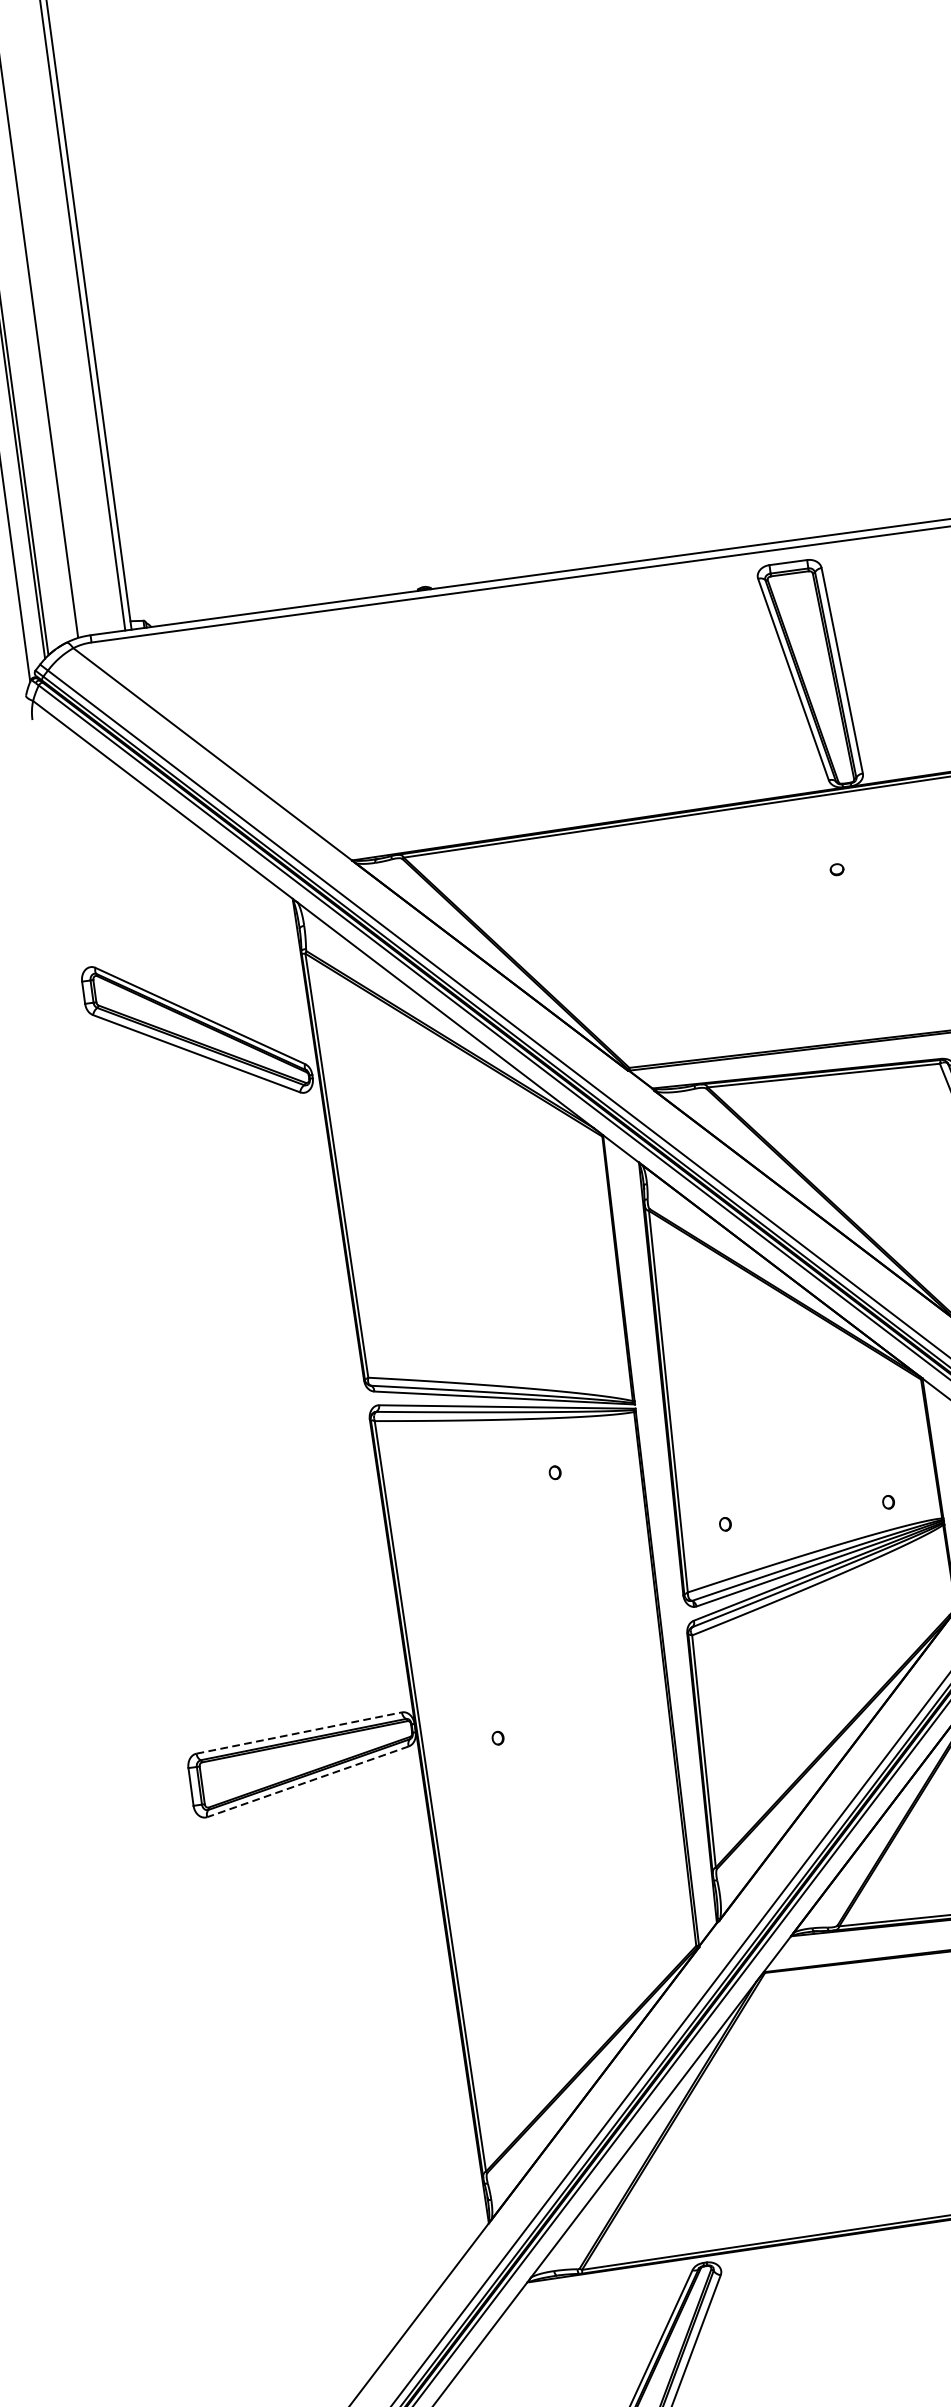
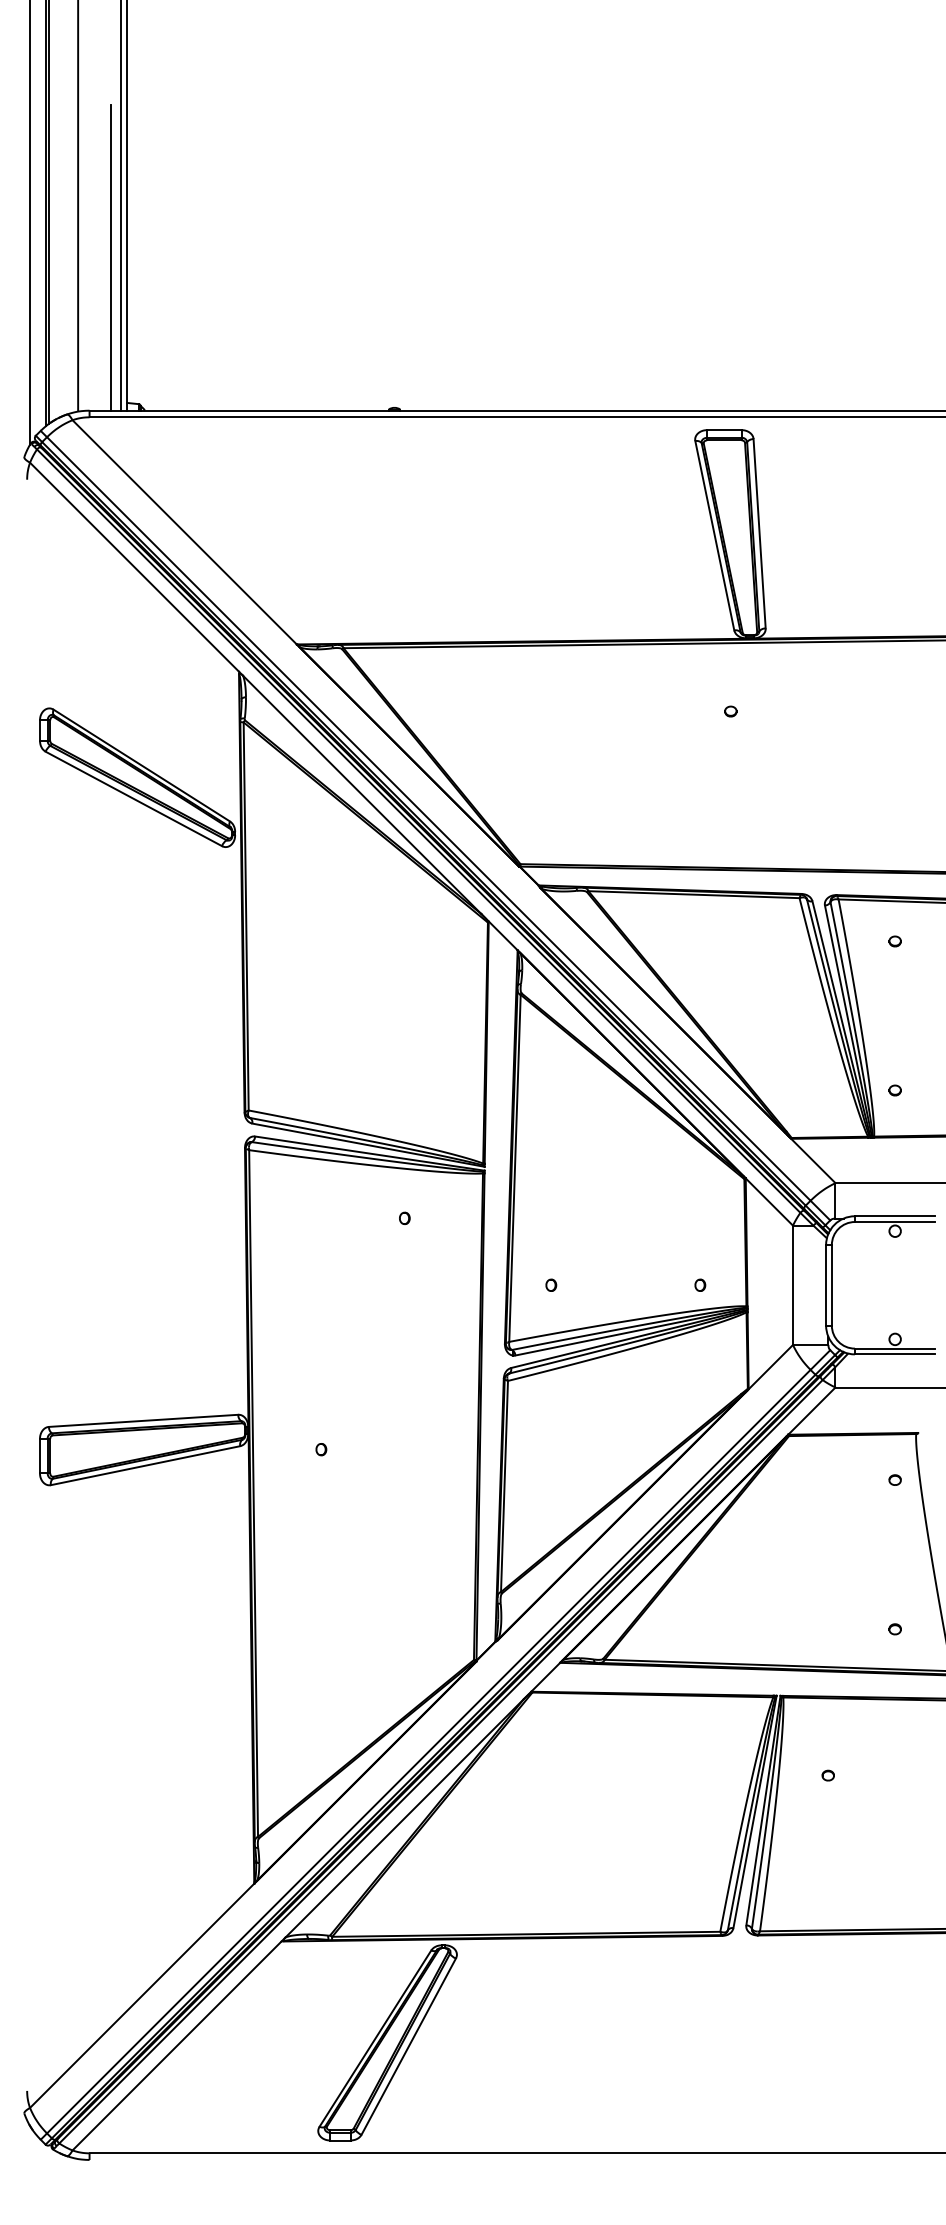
line: (90, 464) -> (110, 257), added
line: (299, 1732) -> (143, 1420), dashed -> solid
line: (307, 1781) -> (145, 1465), dashed -> solid

